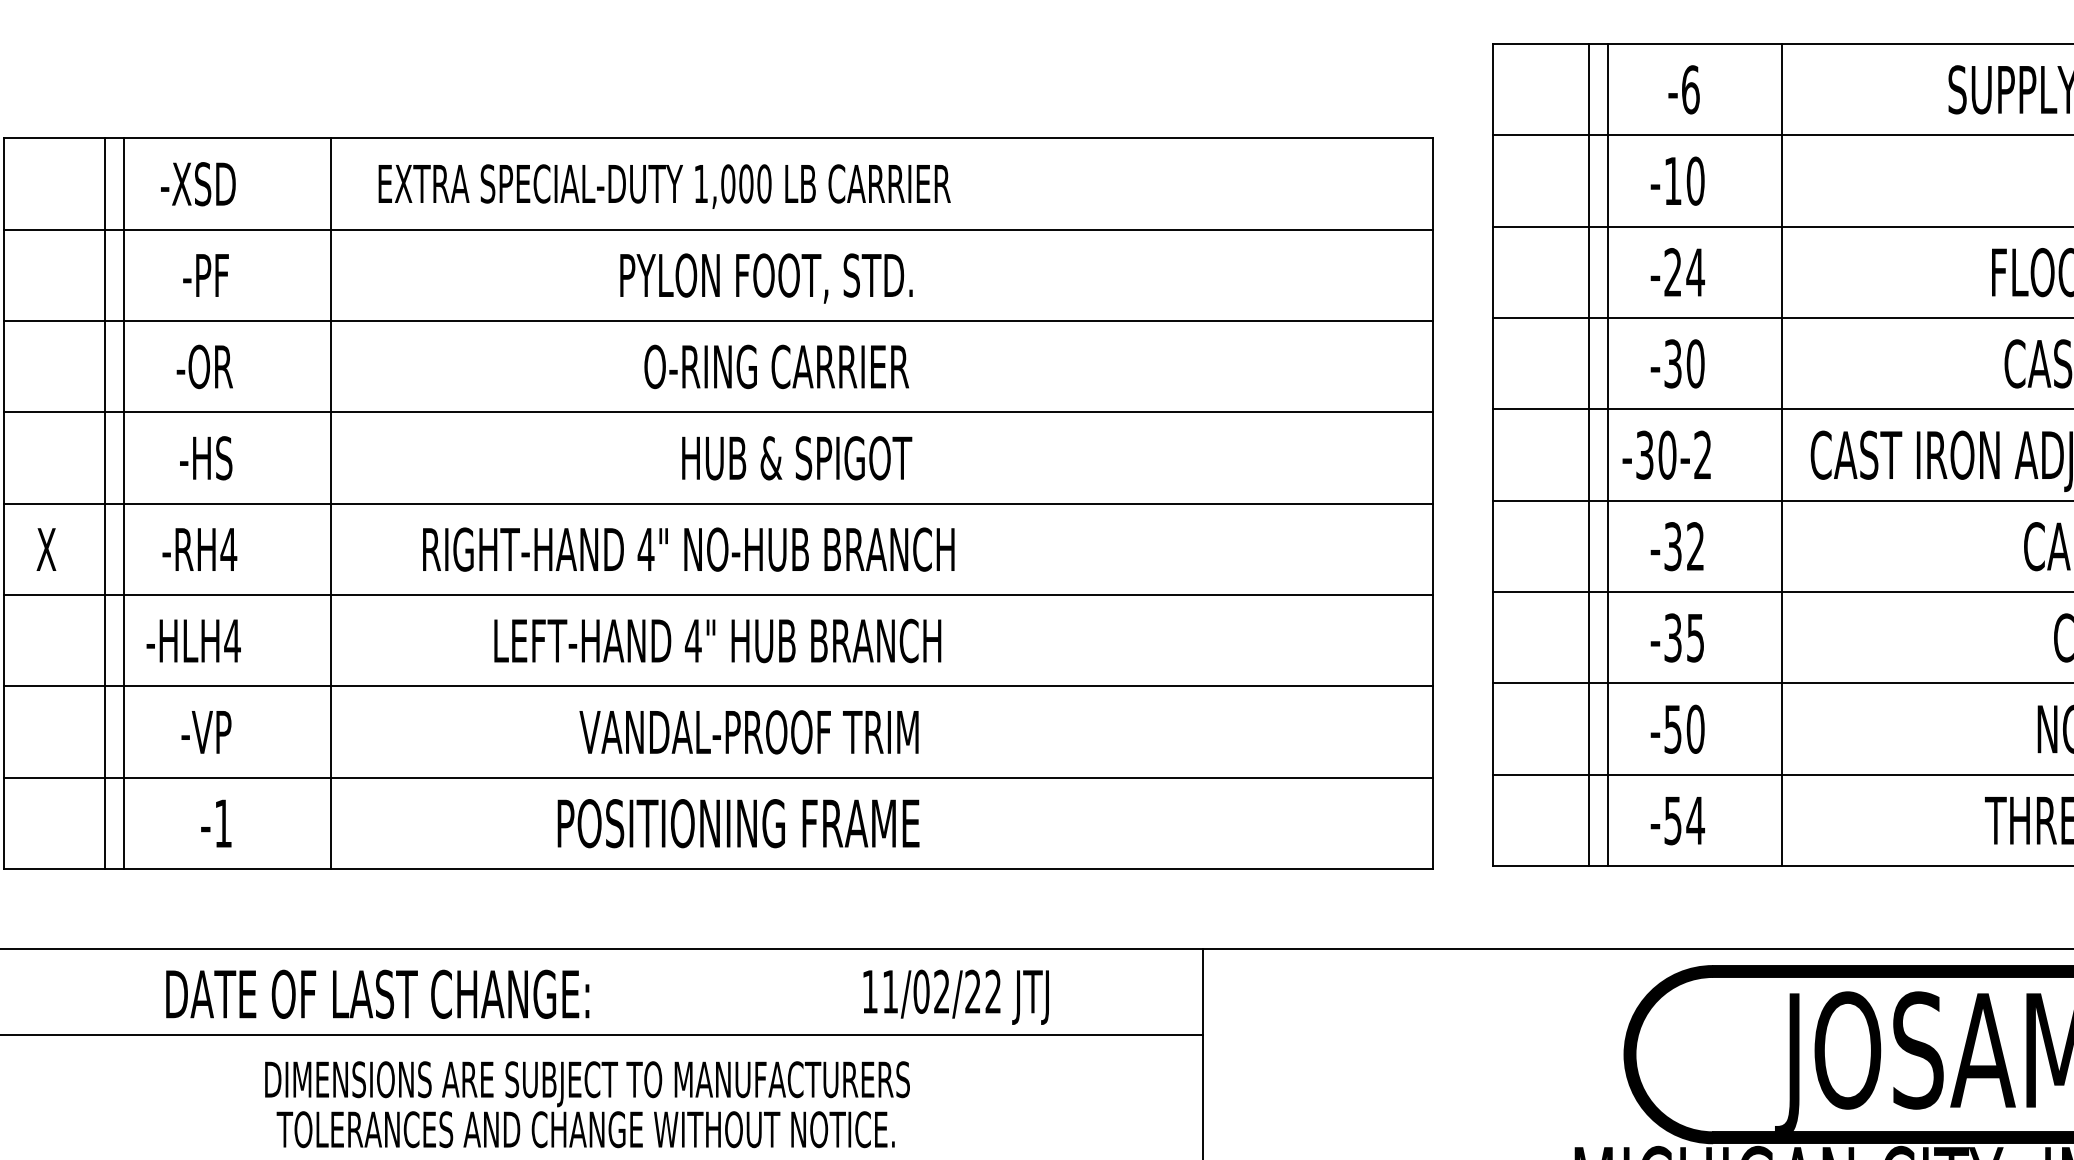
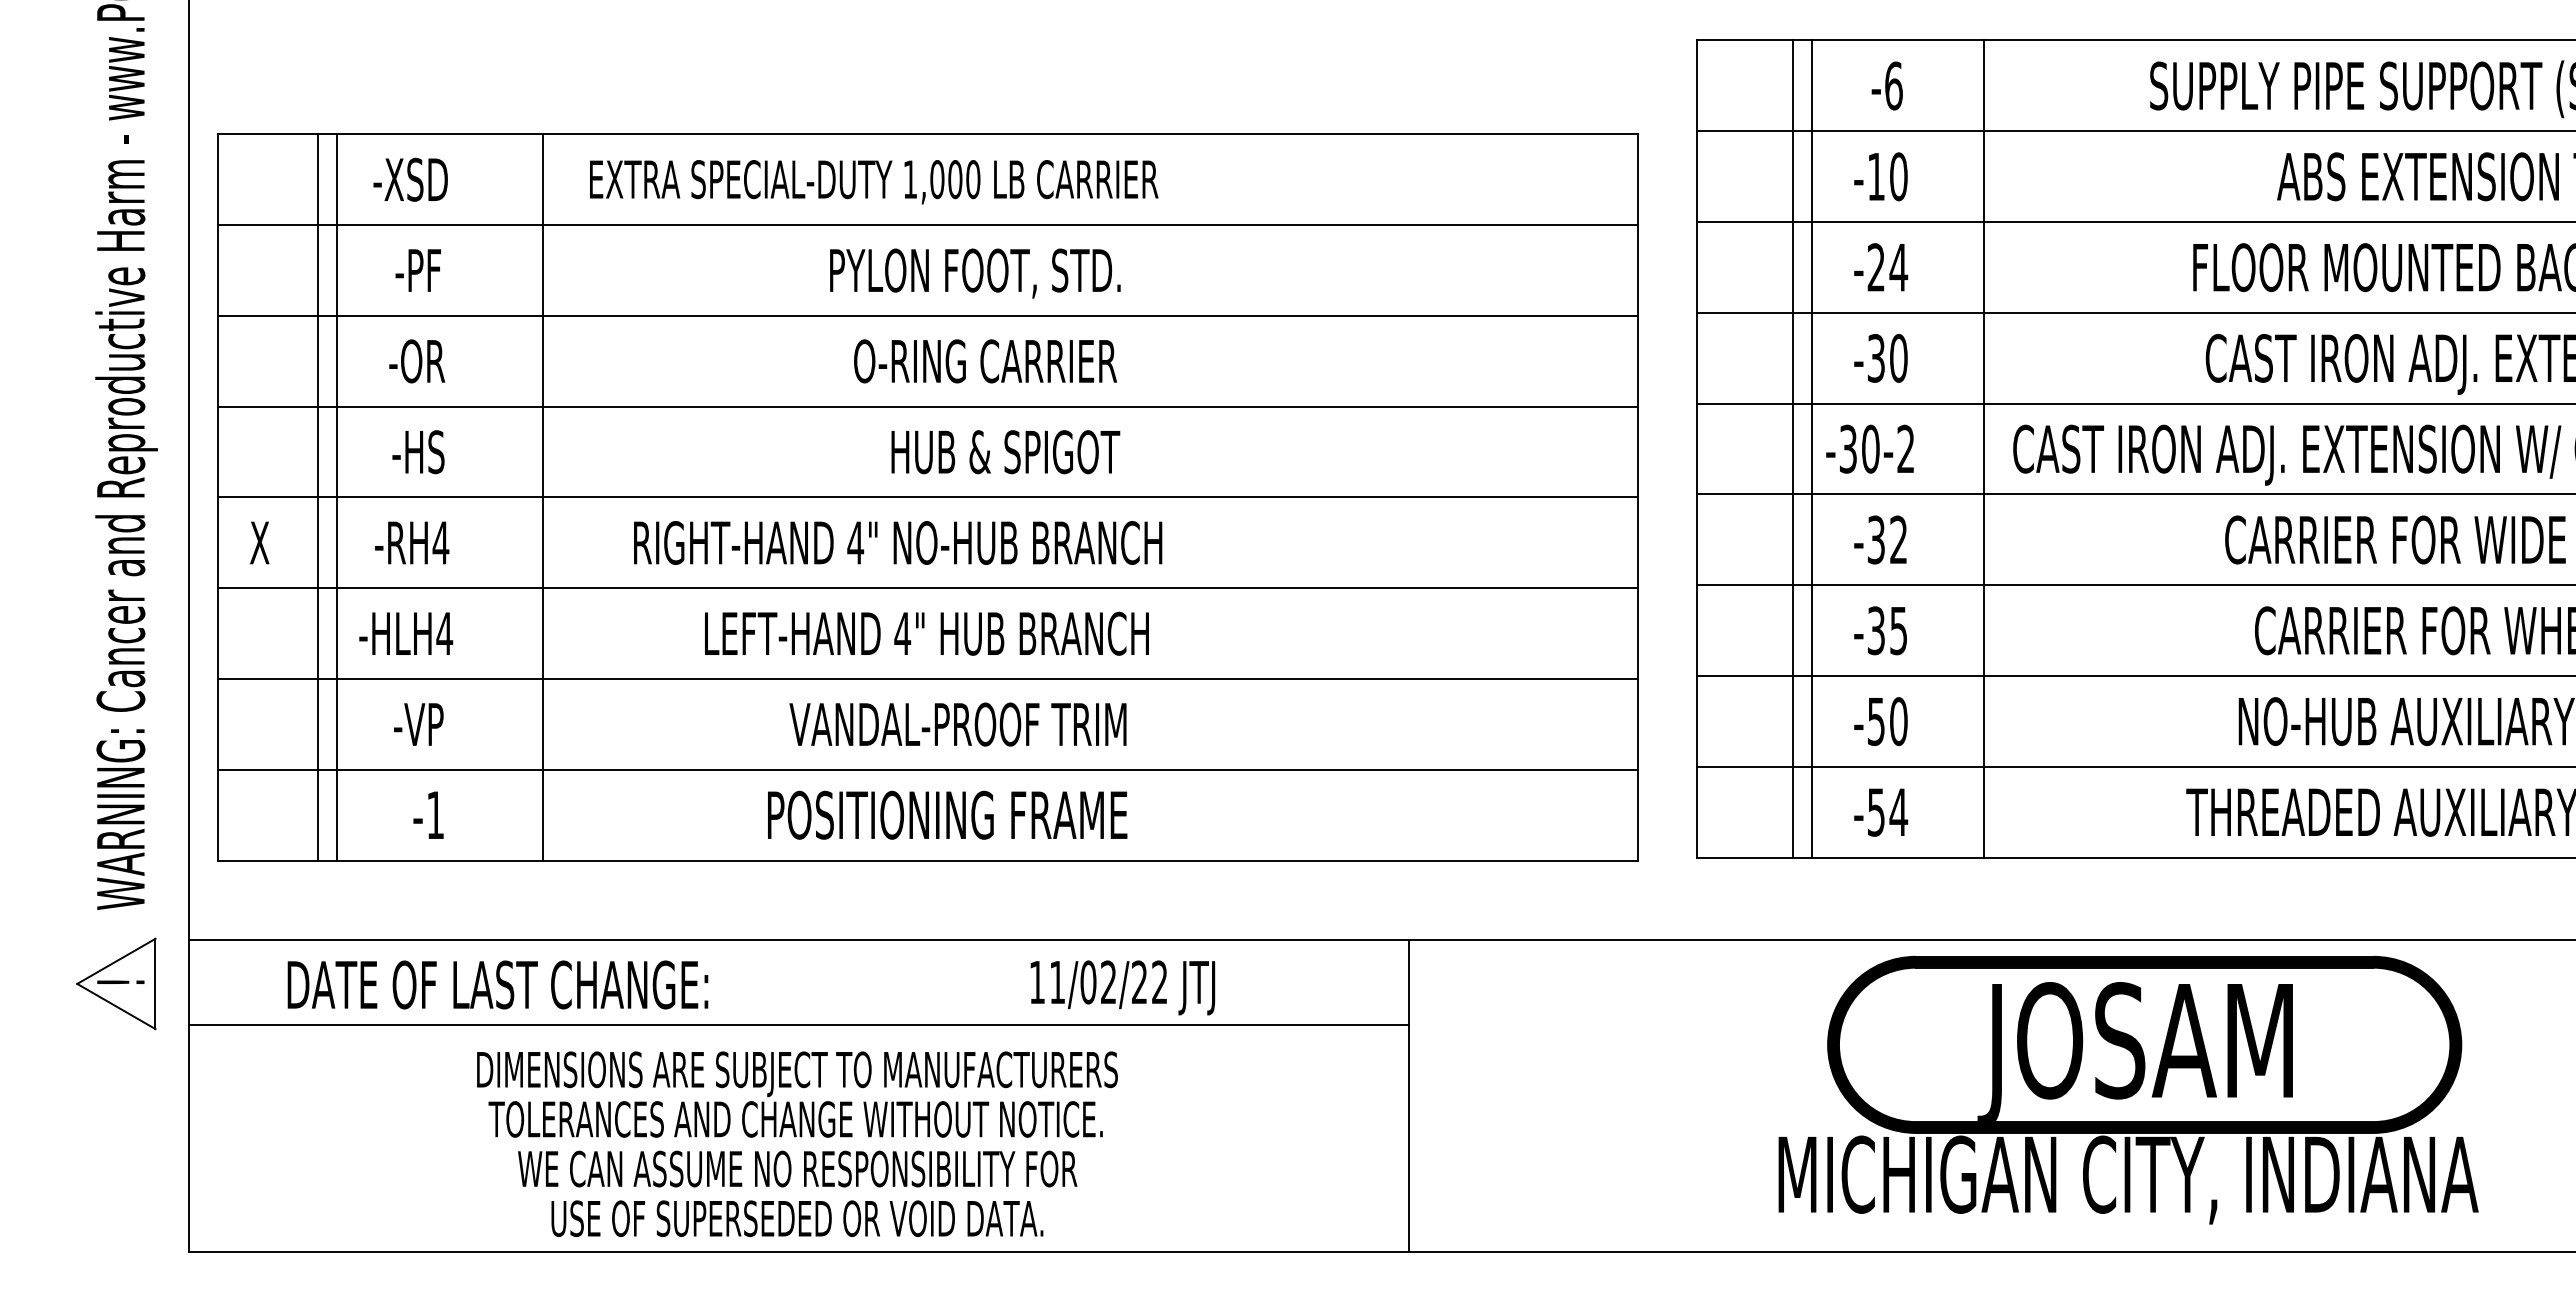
text: (377, 993) -> (497, 984), moved
text: (955, 996) -> (1122, 987), moved

